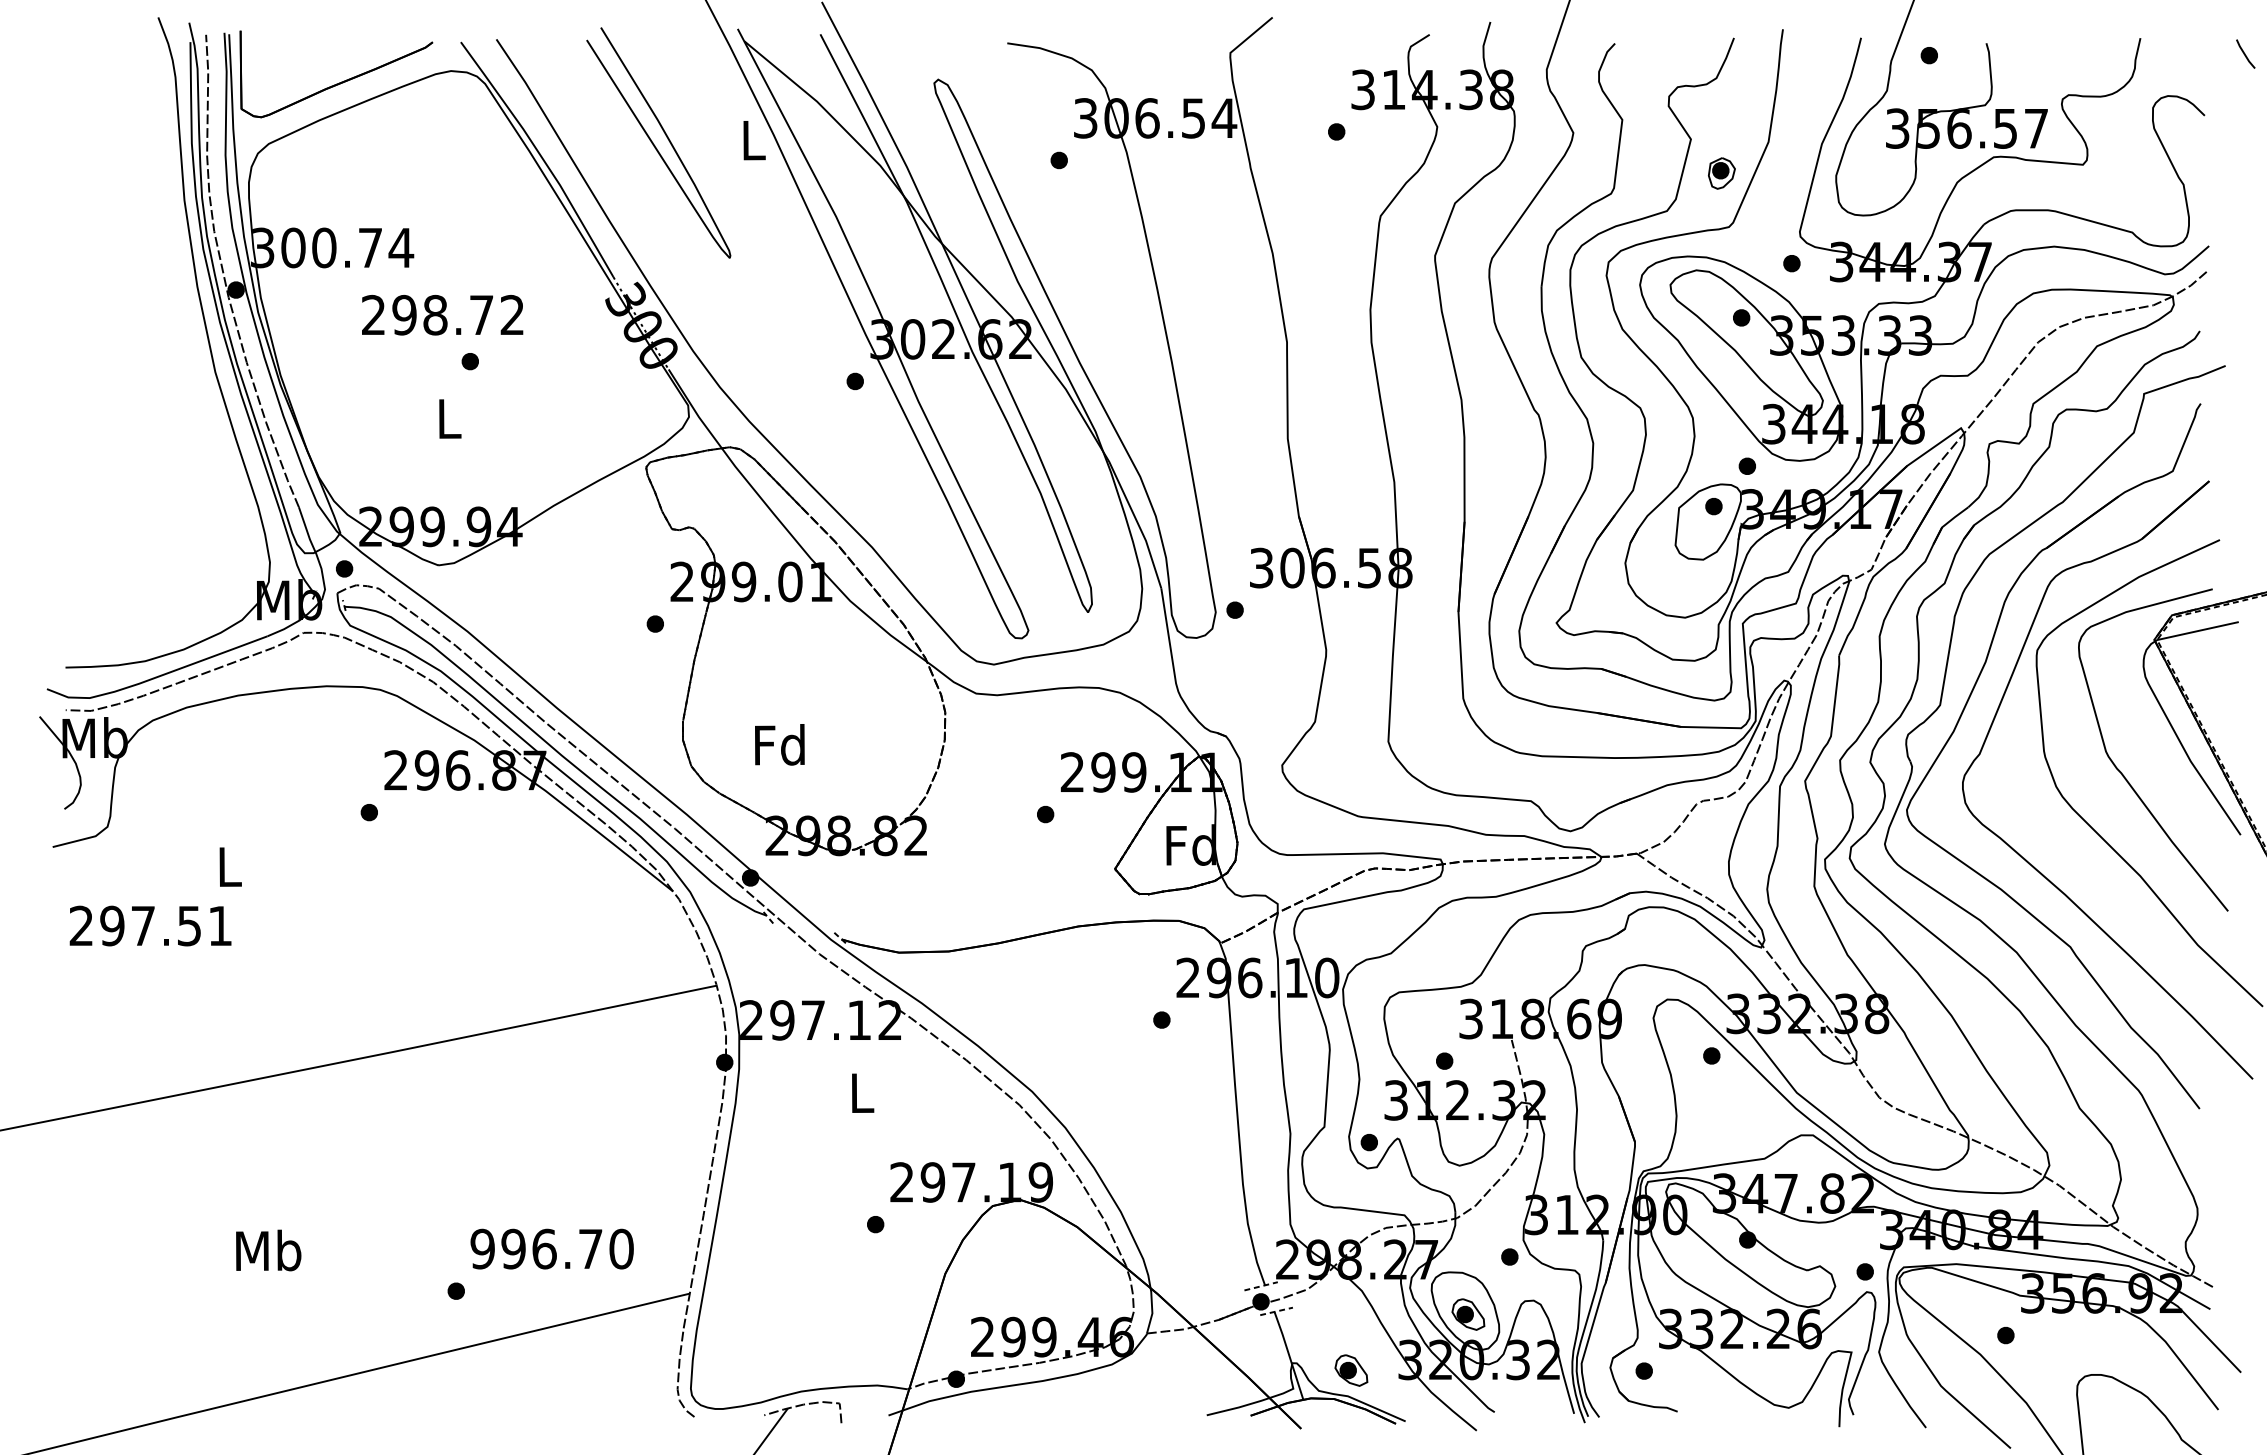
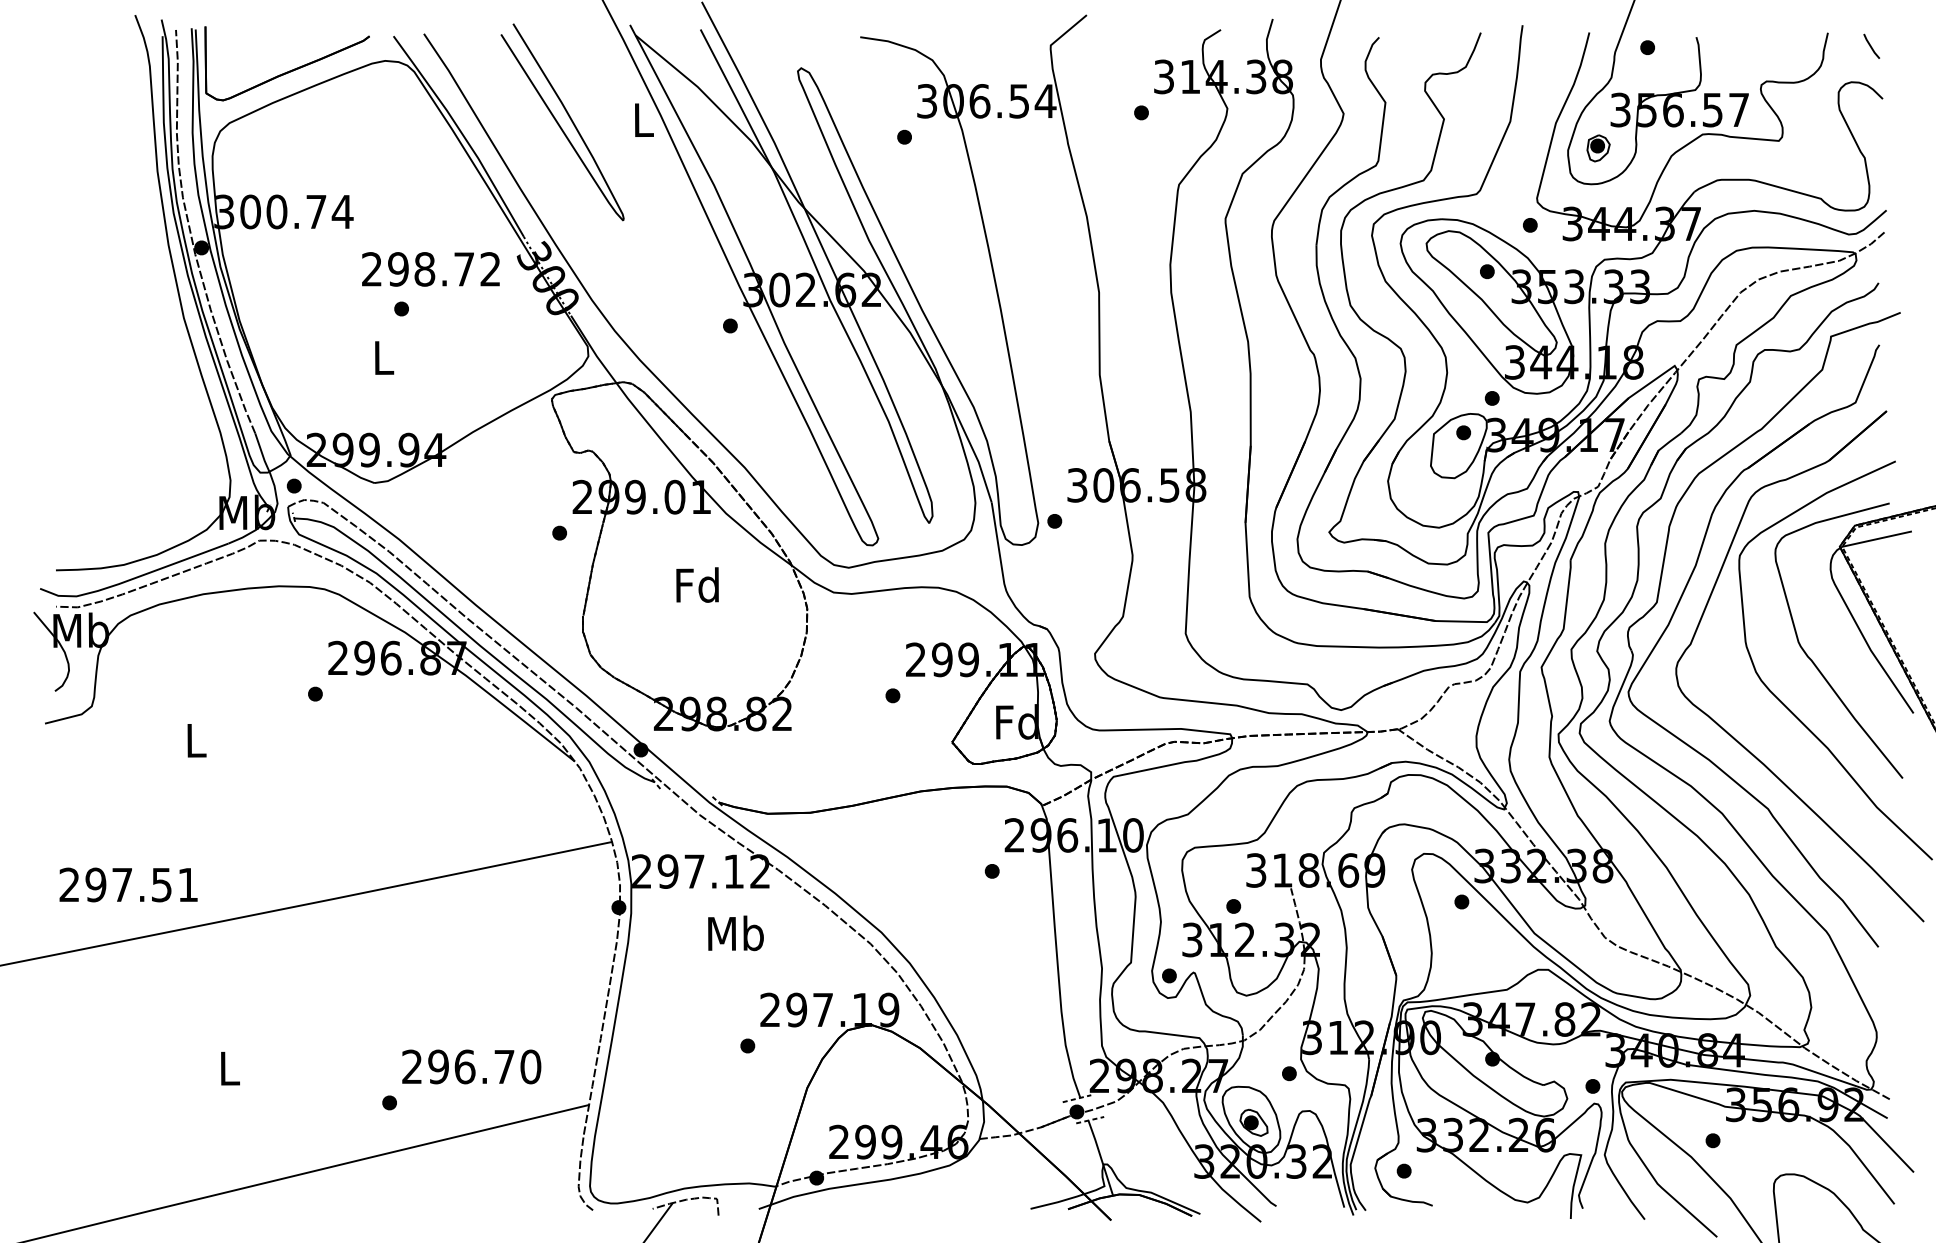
line: (2245, 53) -> (1871, 45), moved
part: (1721, 173) -> (1598, 148), moved
text: (442, 315) -> (430, 269), moved
text: (779, 744) -> (697, 584), moved
text: (150, 925) -> (128, 884), moved
text: (861, 1092) -> (735, 933), L -> Mb
text: (482, 1248) -> (412, 1066), 996.70 -> 296.70
text: (268, 1250) -> (229, 1068), Mb -> L
part: (1351, 1370) -> (1154, 1170), removed

